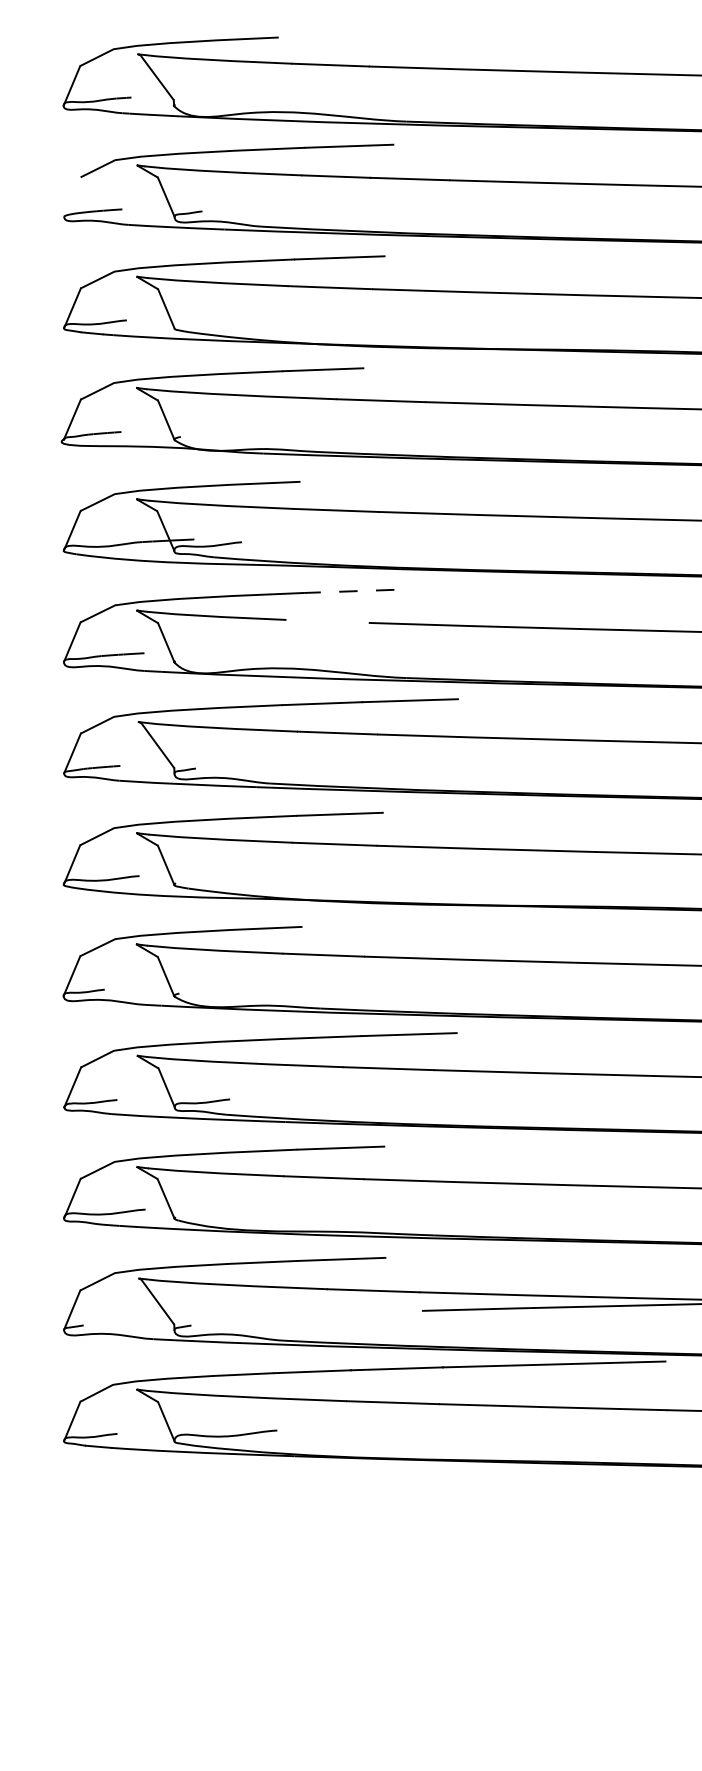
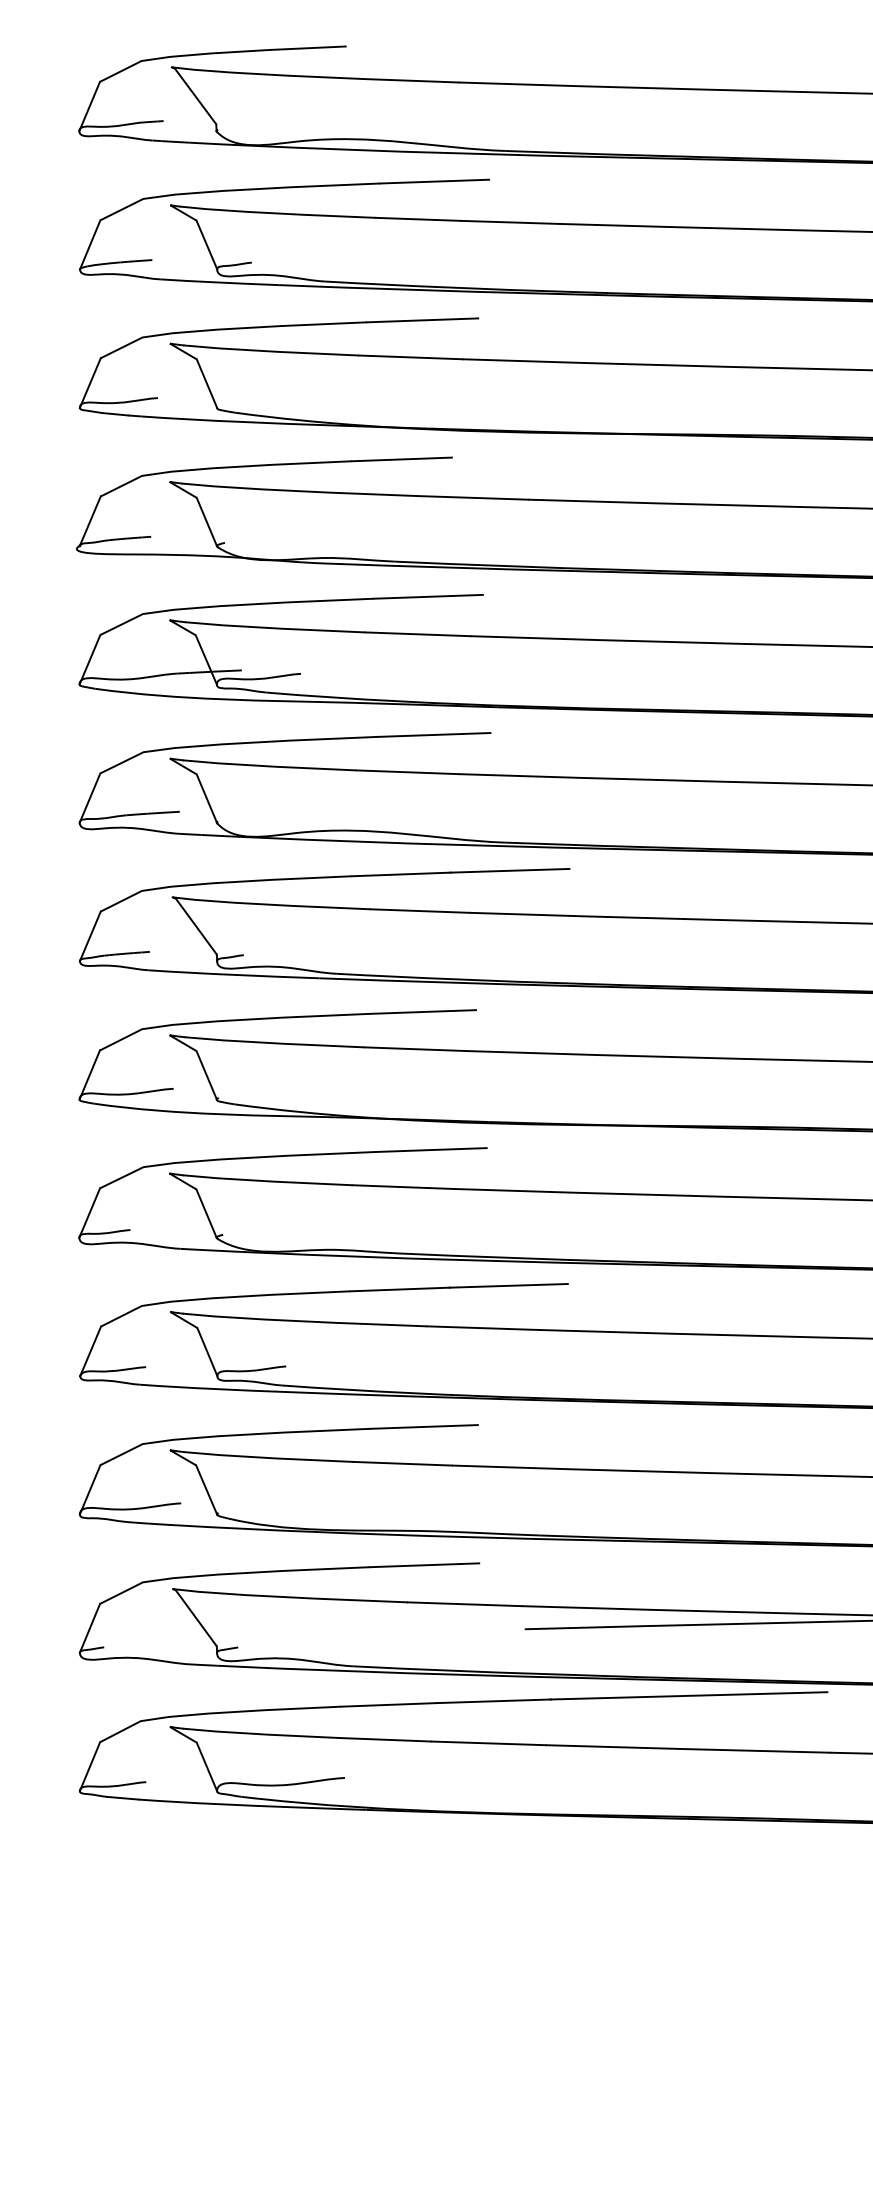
line: (72, 196) -> (90, 244), added
line: (343, 480) -> (427, 596), added
line: (348, 591) -> (433, 734), dashed -> solid
line: (327, 621) -> (407, 772), added
line: (346, 924) -> (431, 1149), added

